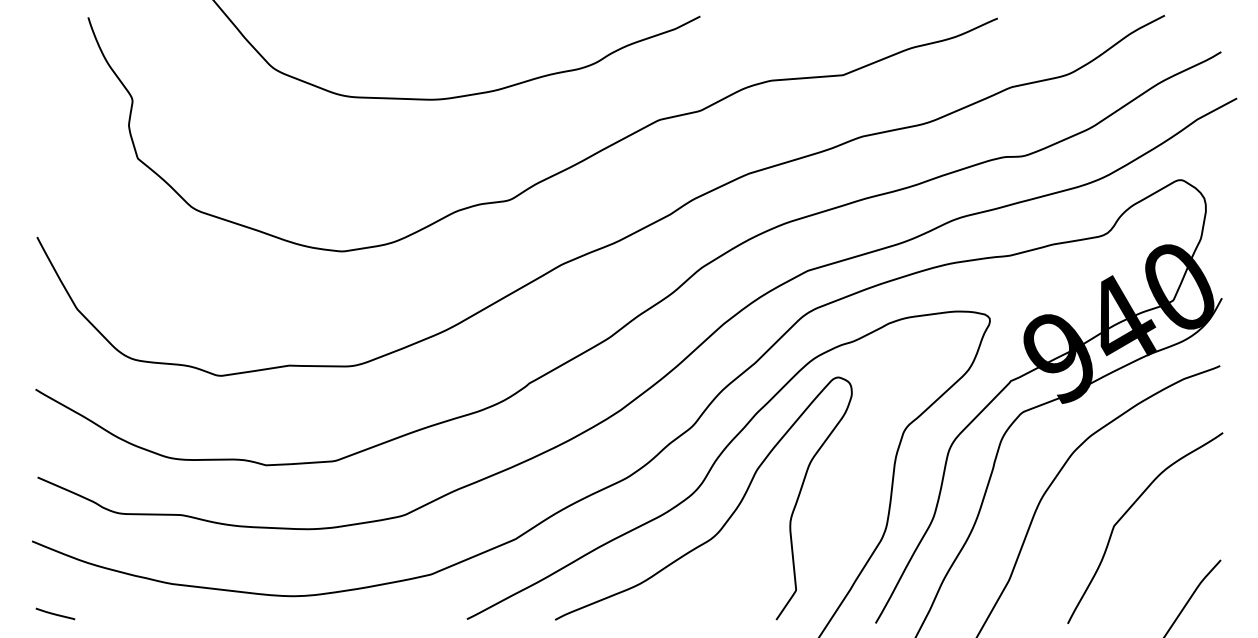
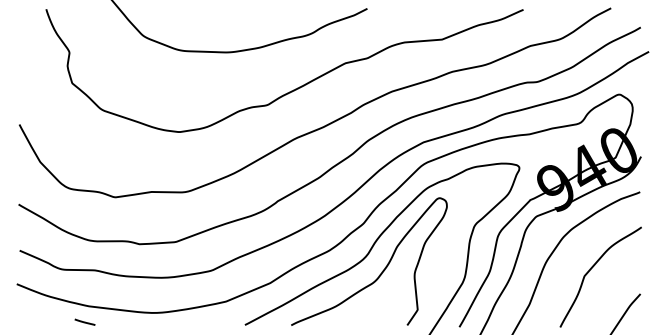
line: (54, 612) -> (84, 321), moved

